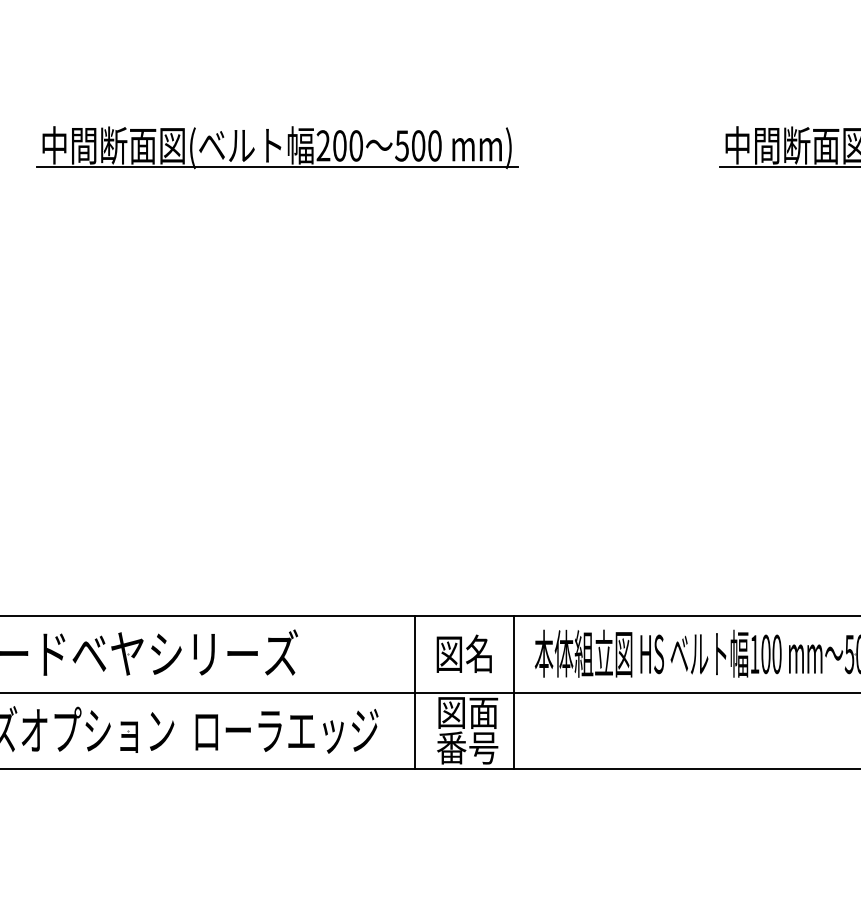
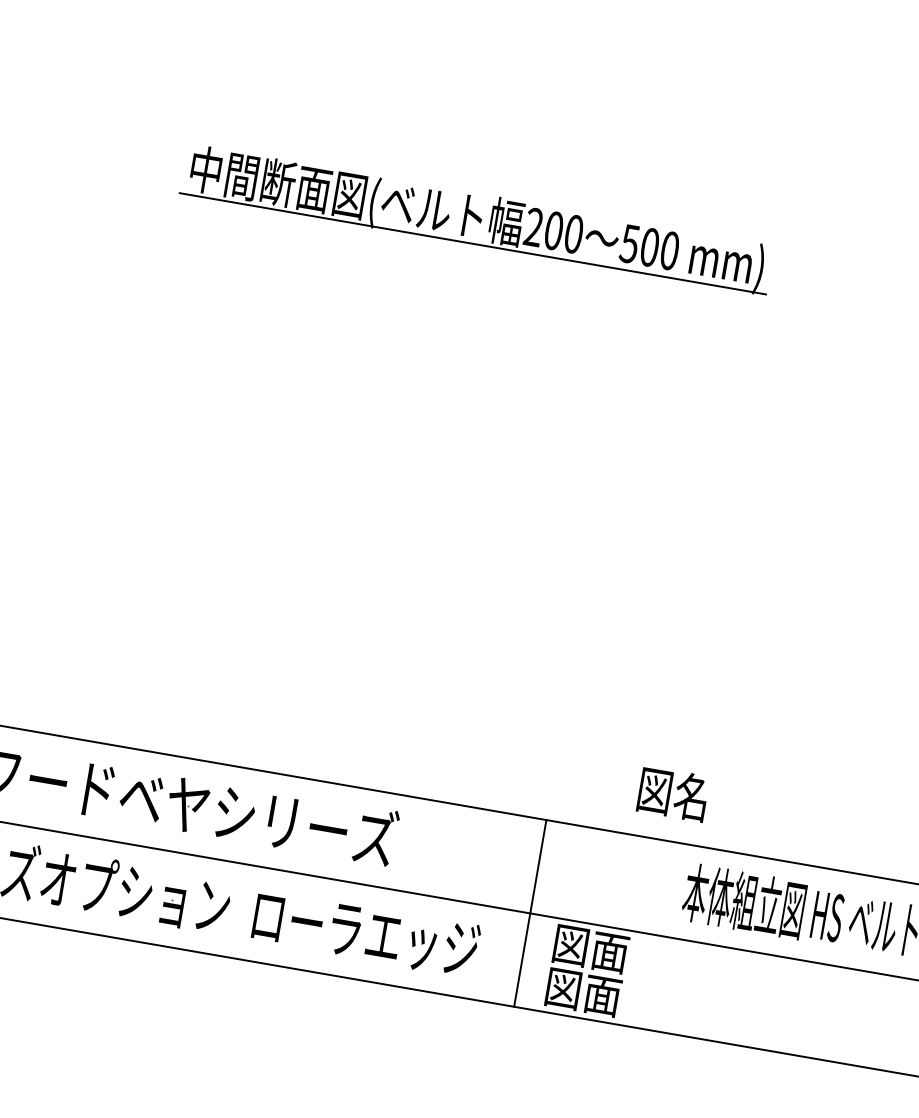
text: (463, 653) -> (672, 793), moved
line: (514, 692) -> (651, 934), removed
text: (467, 747) -> (582, 991), 番号 -> 図面

